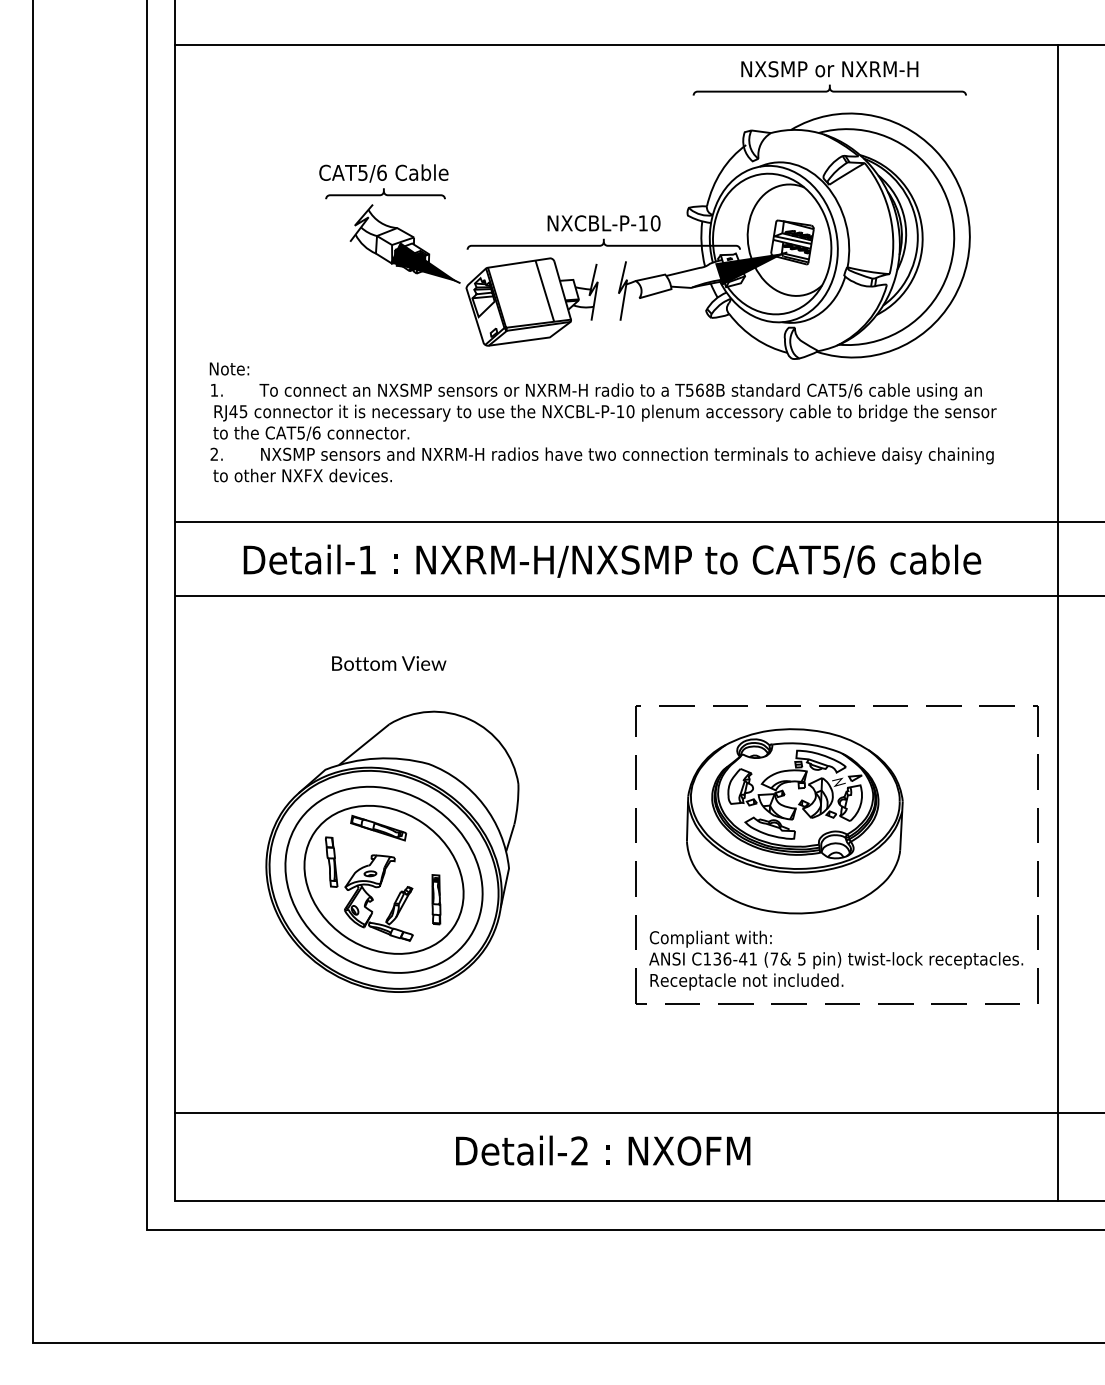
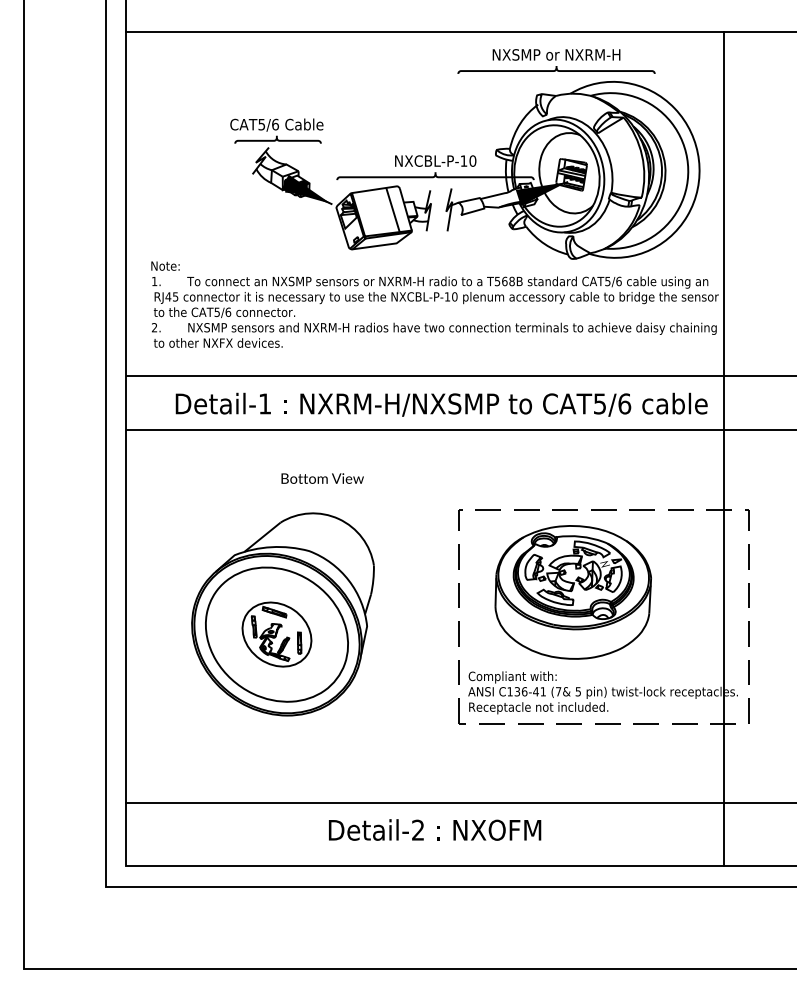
part: (829, 78) -> (556, 61), moved
line: (1058, 623) -> (724, 449), moved
text: (388, 663) -> (322, 478), moved
part: (383, 879) -> (276, 634), size x0.6

